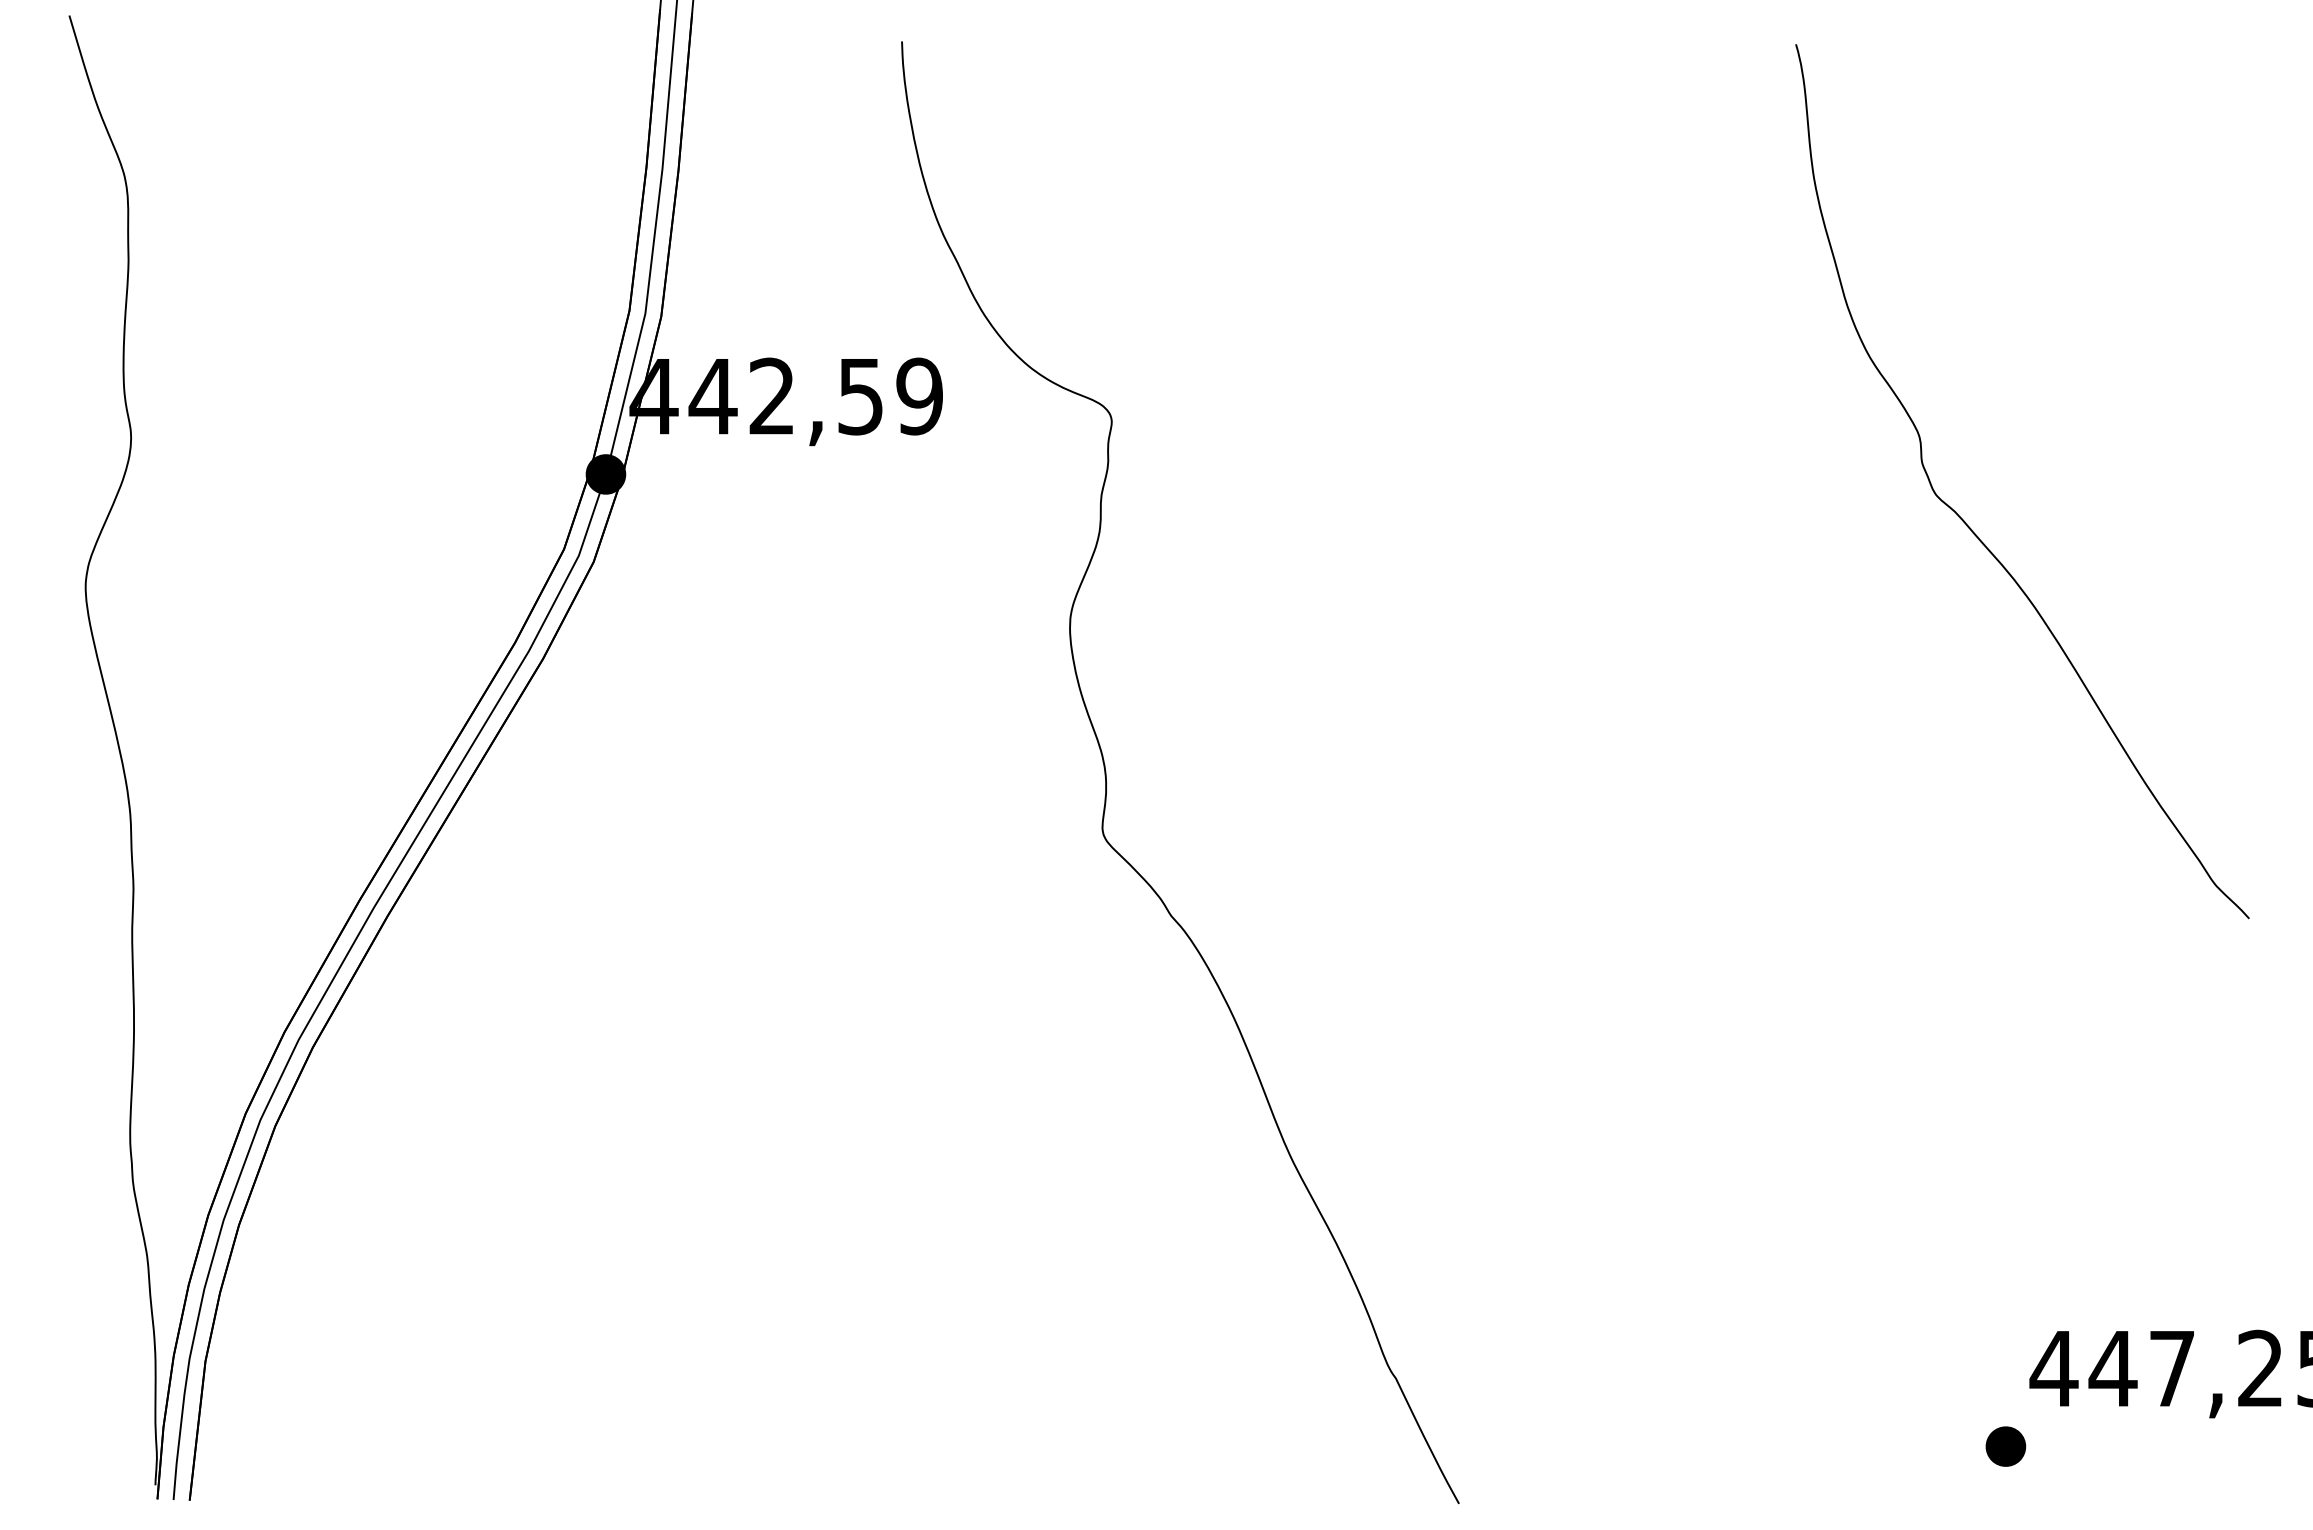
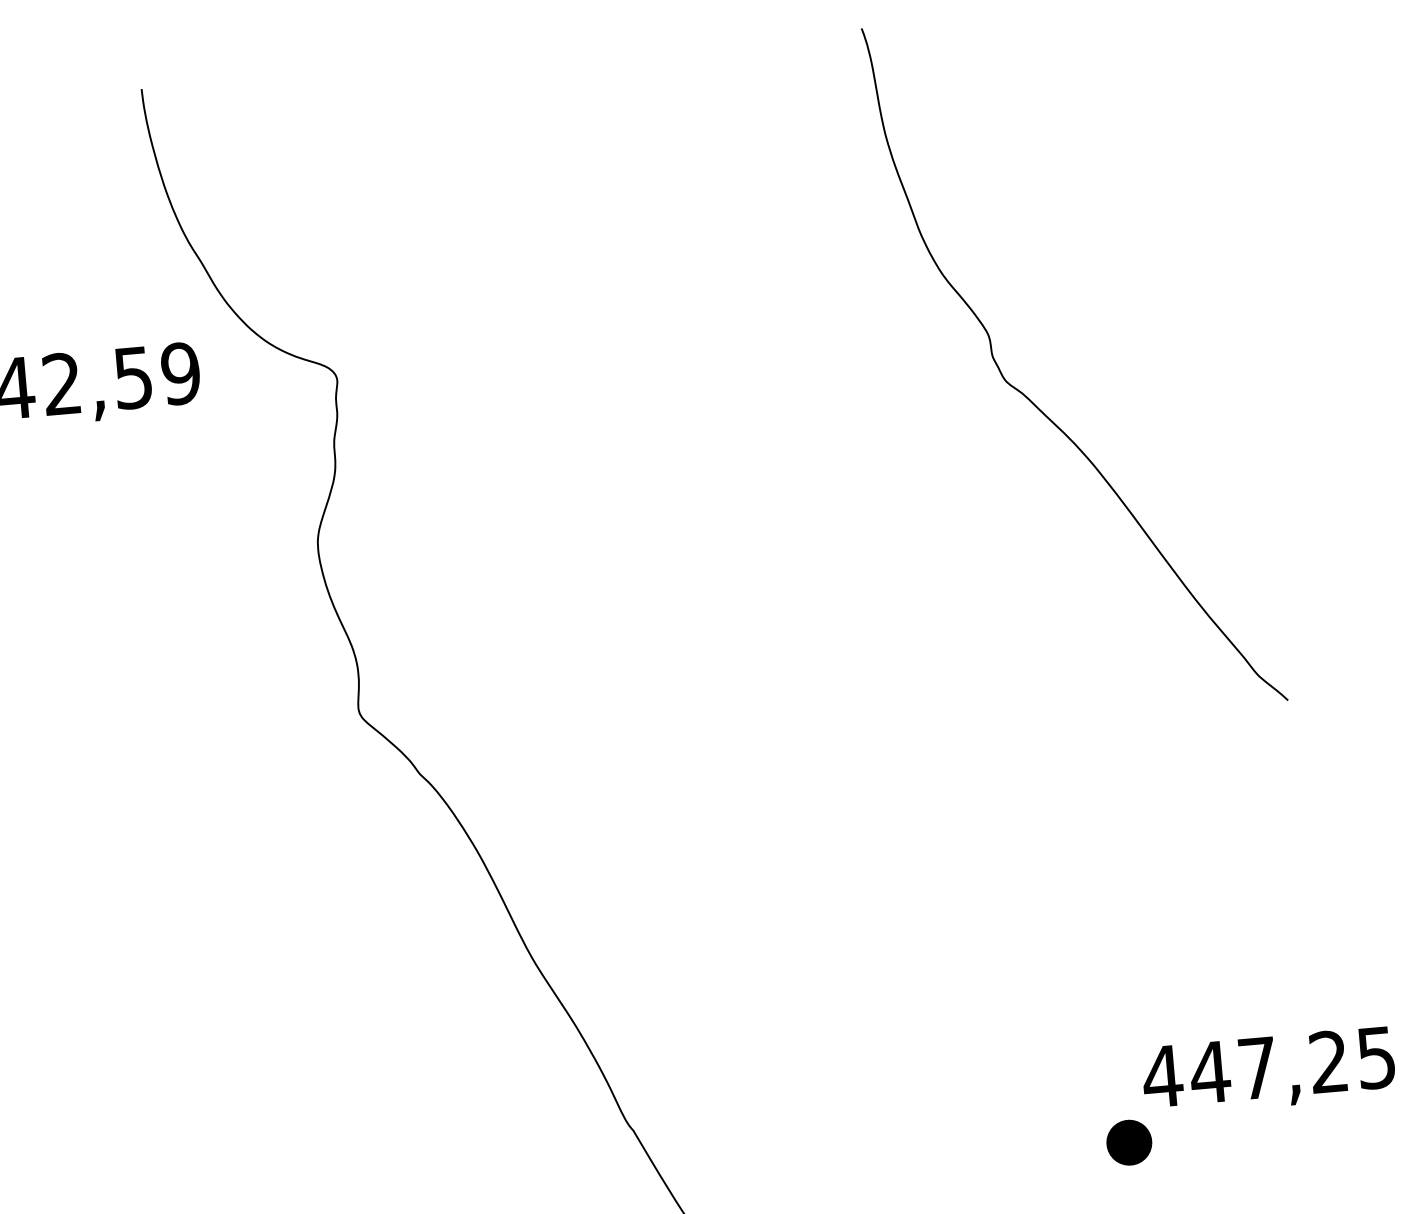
part: (2005, 1446) -> (1129, 1142), size x1.4

